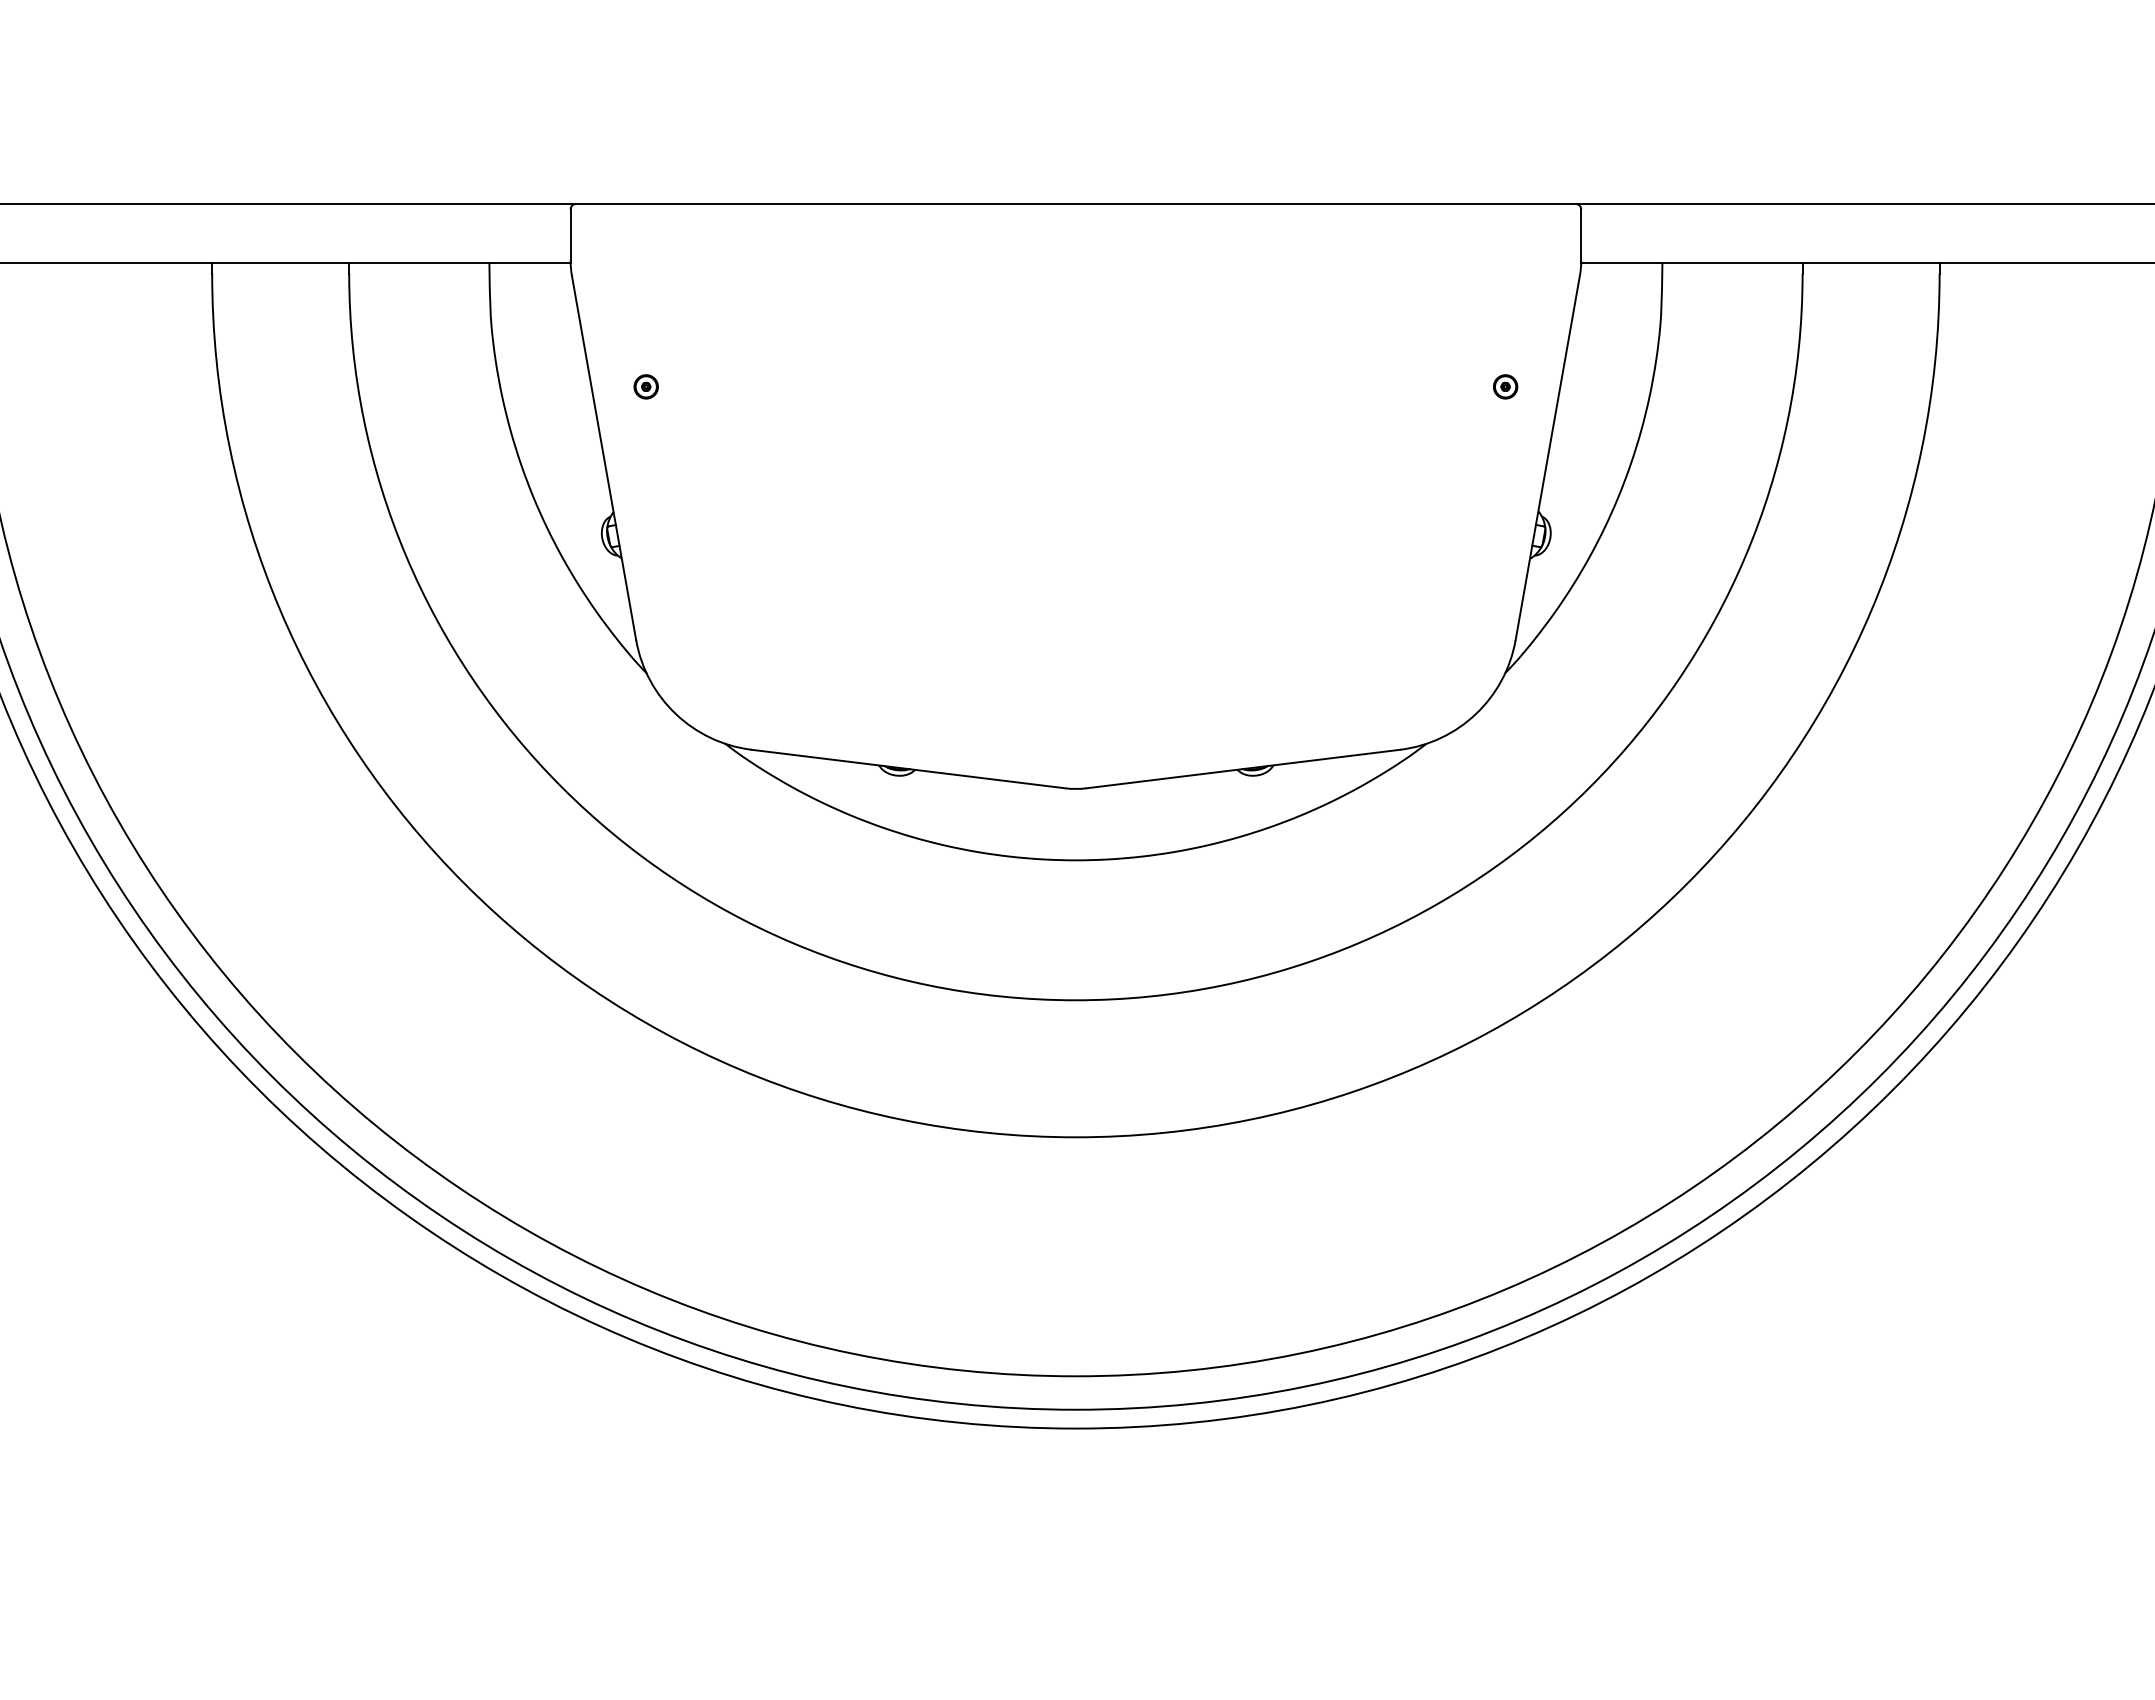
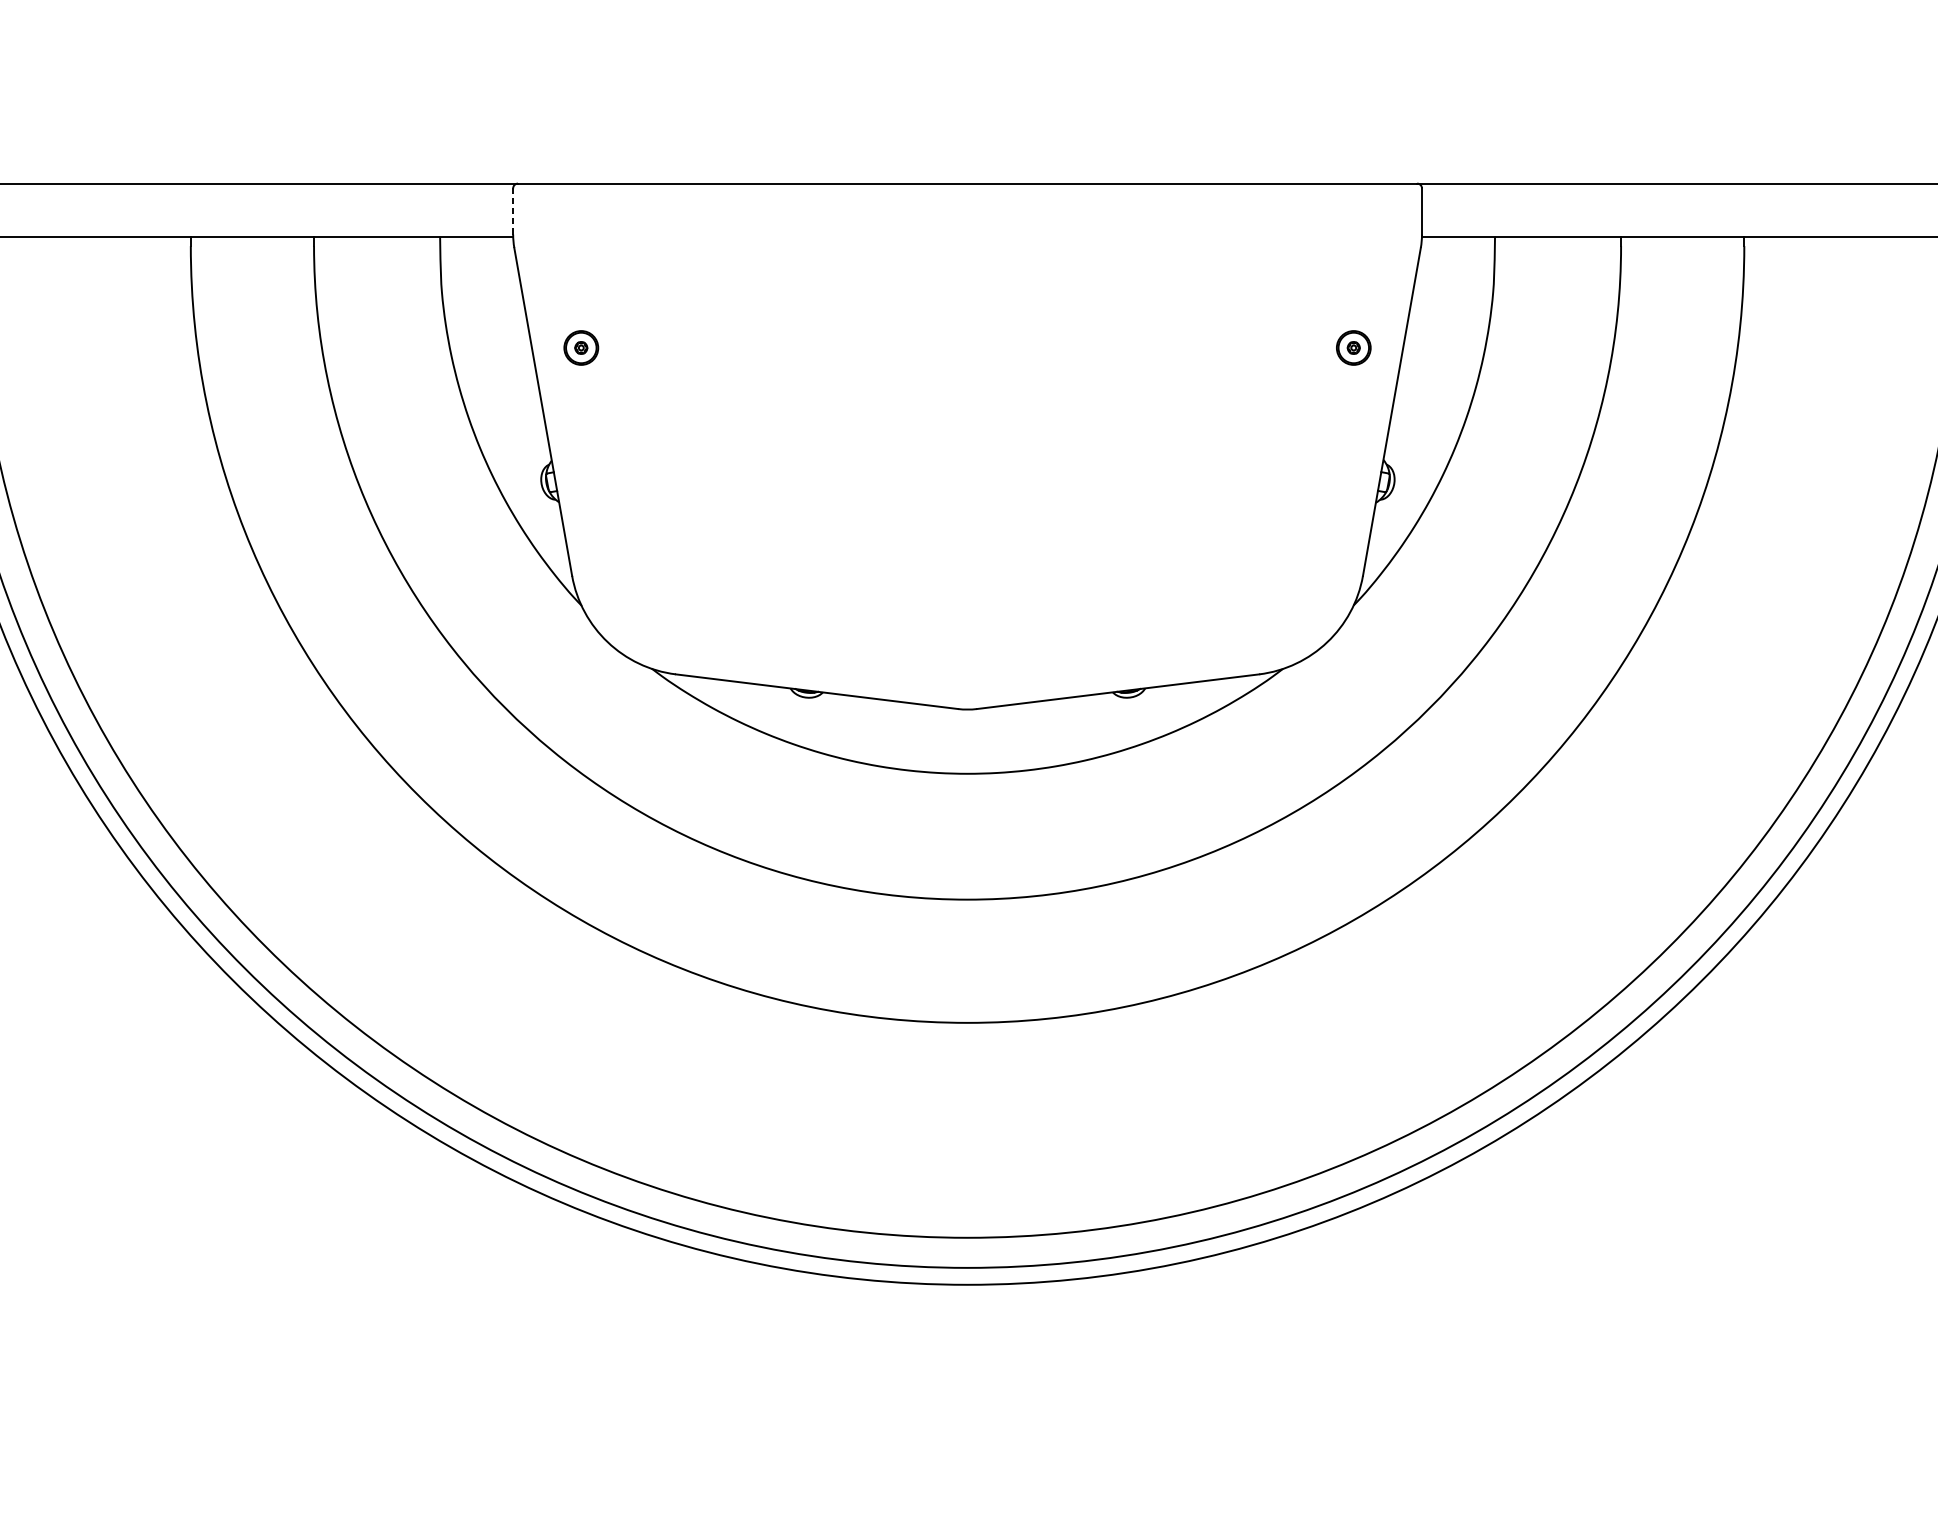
line: (570, 235) -> (513, 211), solid -> dashed
part: (645, 386) -> (580, 347), size x1.6
part: (1505, 386) -> (1353, 347), size x1.6

